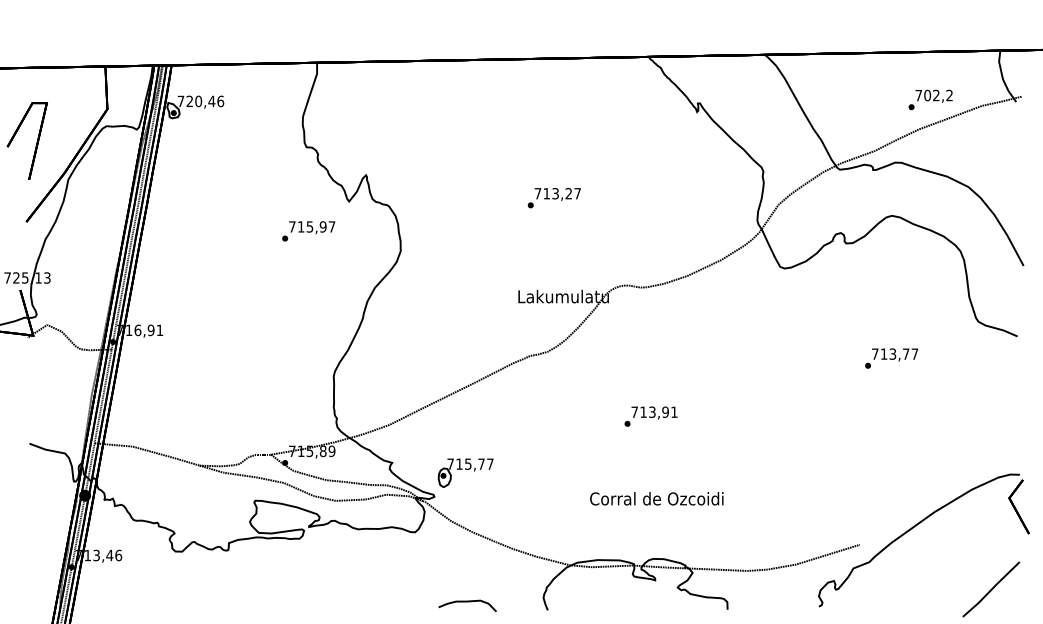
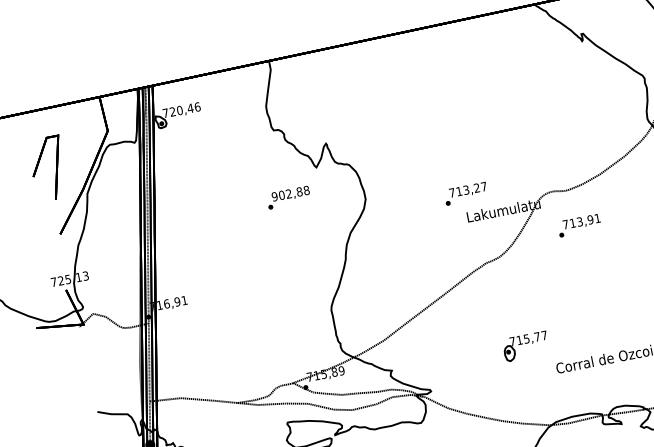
text: (553, 198) -> (465, 194), moved
text: (312, 226) -> (290, 193), 715,97 -> 902,88
text: (650, 416) -> (579, 225), moved
part: (465, 472) -> (525, 346), moved

